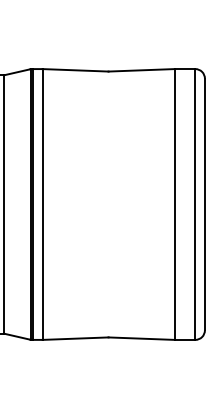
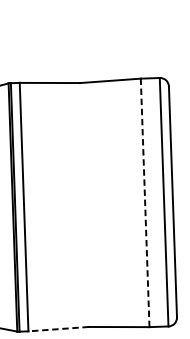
line: (174, 203) -> (145, 201), solid -> dashed
line: (75, 338) -> (58, 329), solid -> dashed

